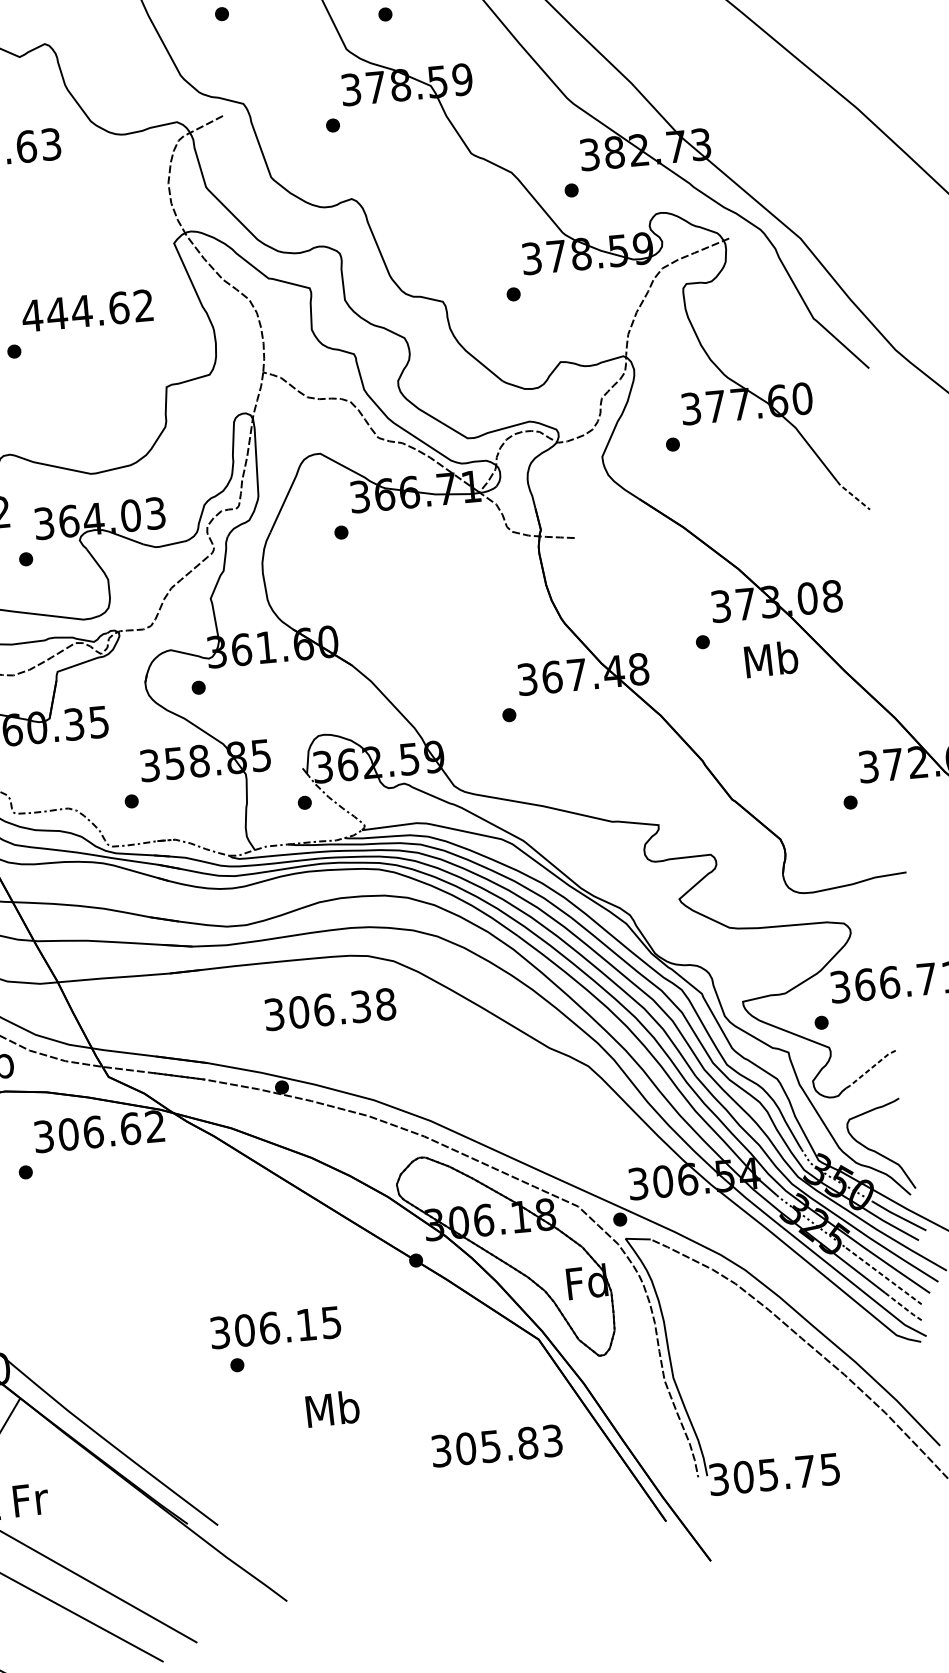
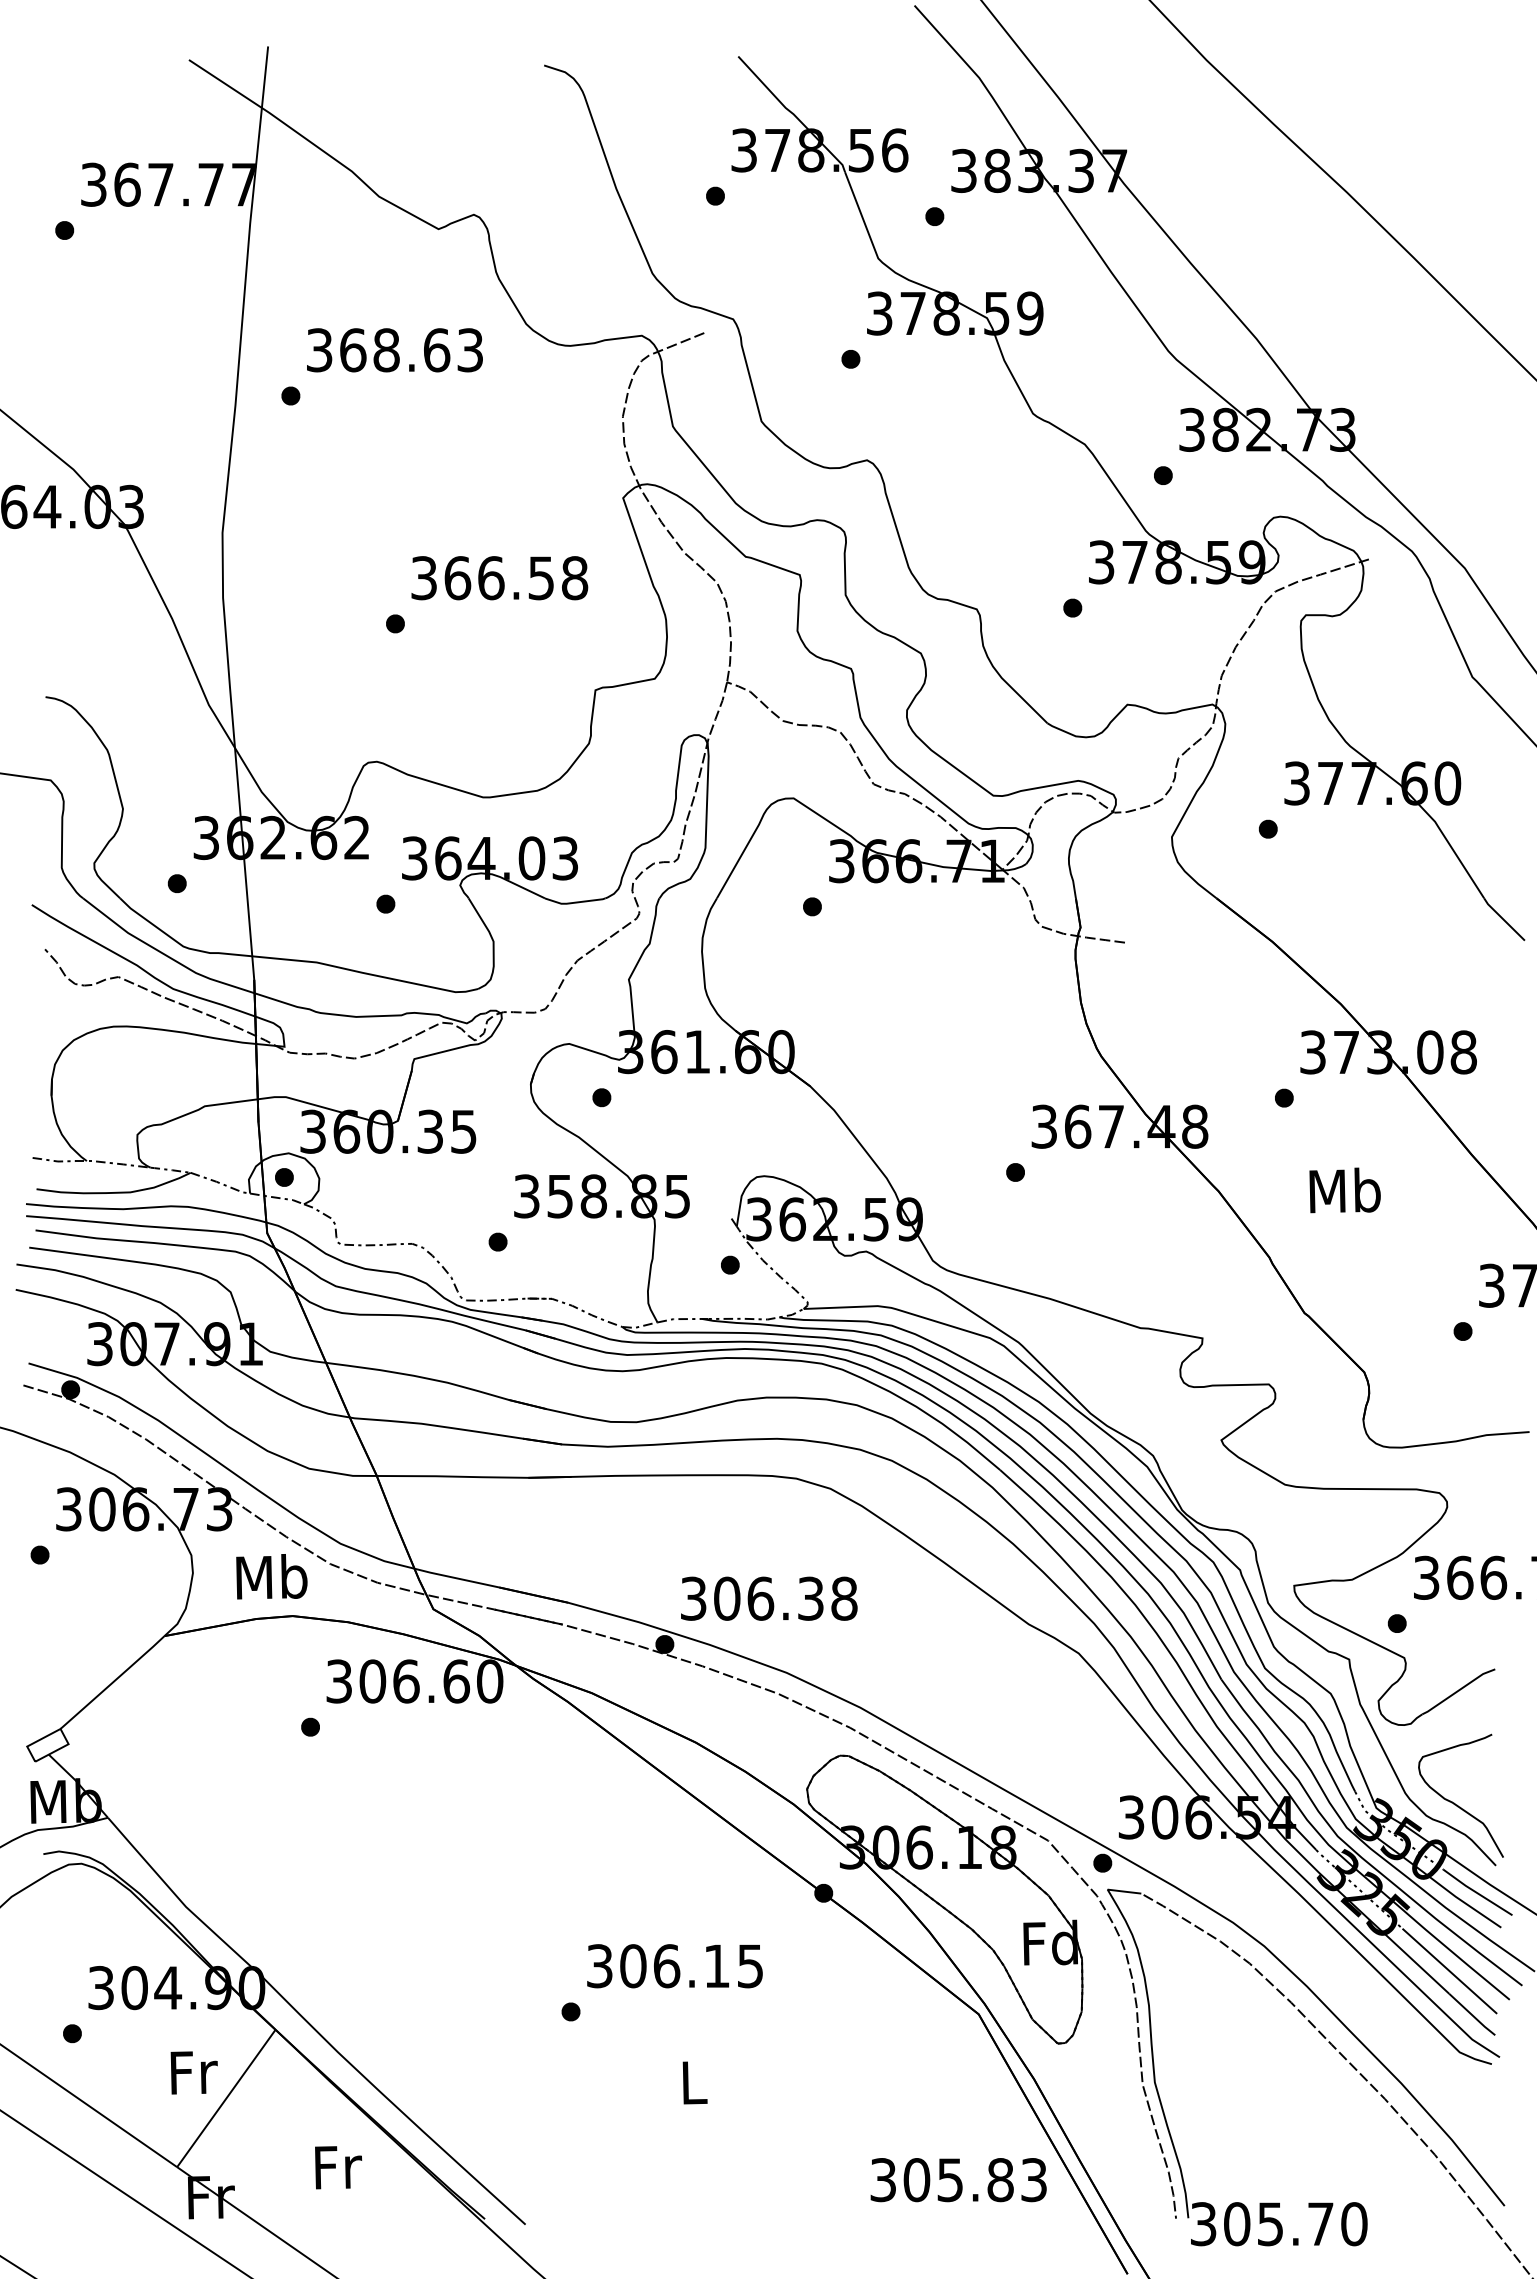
text: (88, 311) -> (499, 578), 444.62 -> 366.58
line: (852, 495) -> (1503, 919), dashed -> solid
text: (770, 659) -> (1344, 1190), moved
text: (330, 1009) -> (769, 1598), moved
line: (871, 1068) -> (1458, 1690), dashed -> solid
text: (155, 1126) -> (490, 1681), 306.62 -> 306.60
line: (883, 1276) -> (1449, 1971), dashed -> solid
line: (903, 1307) -> (1472, 2015), dashed -> solid
text: (275, 1327) -> (674, 1966), moved
text: (332, 1408) -> (693, 2081), Mb -> L
text: (496, 1446) -> (958, 2180), moved
text: (830, 1469) -> (1354, 2224), 305.75 -> 305.70
text: (31, 1499) -> (338, 2167), moved

